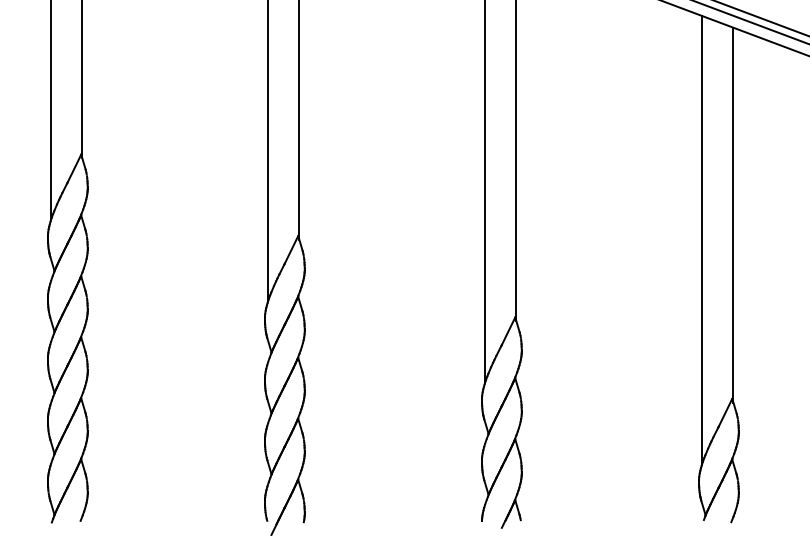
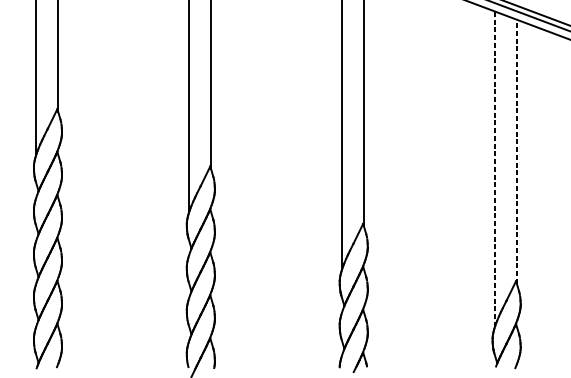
line: (733, 214) -> (516, 151), solid -> dashed
line: (701, 239) -> (494, 168), solid -> dashed

